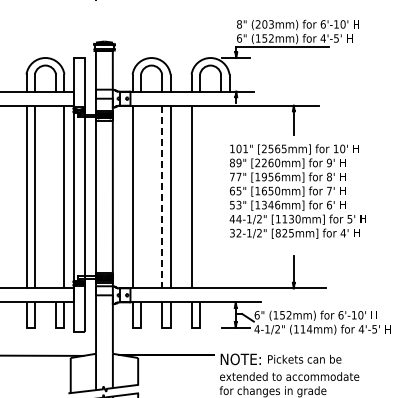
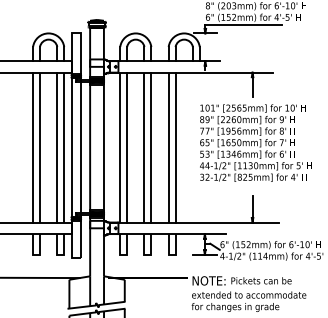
line: (56, 196) -> (57, 147), added
line: (141, 196) -> (127, 147), added
line: (200, 196) -> (175, 147), added
line: (162, 197) -> (144, 147), dashed -> solid

